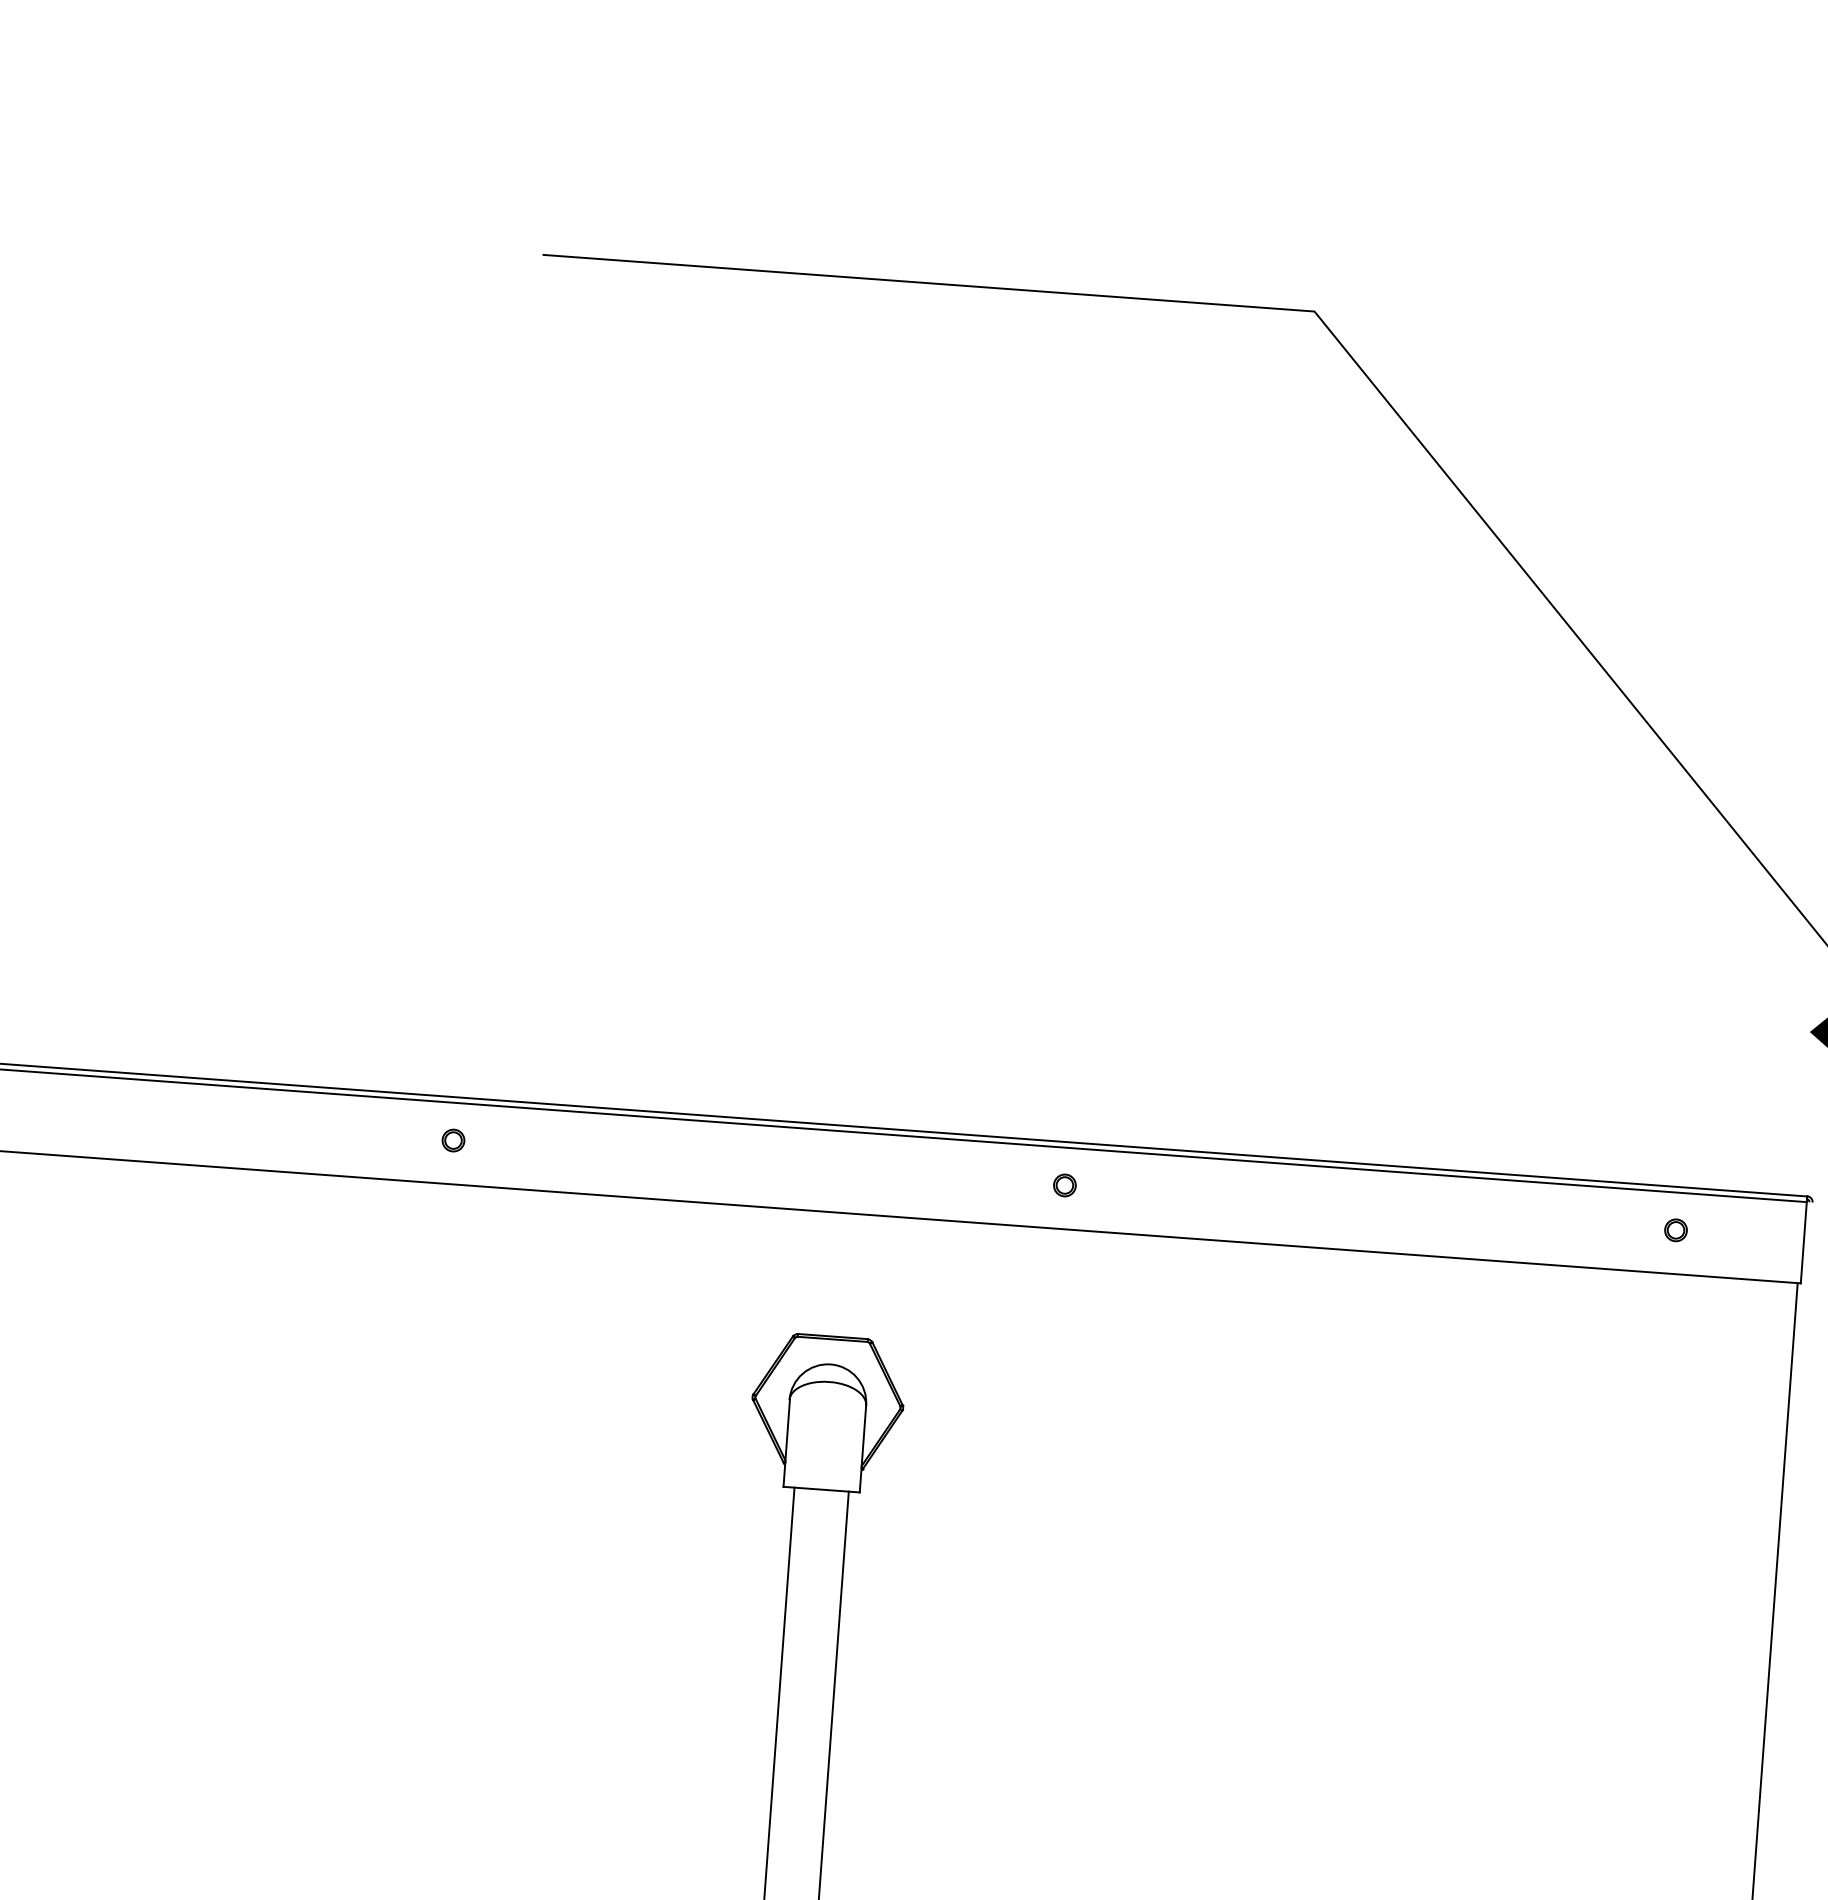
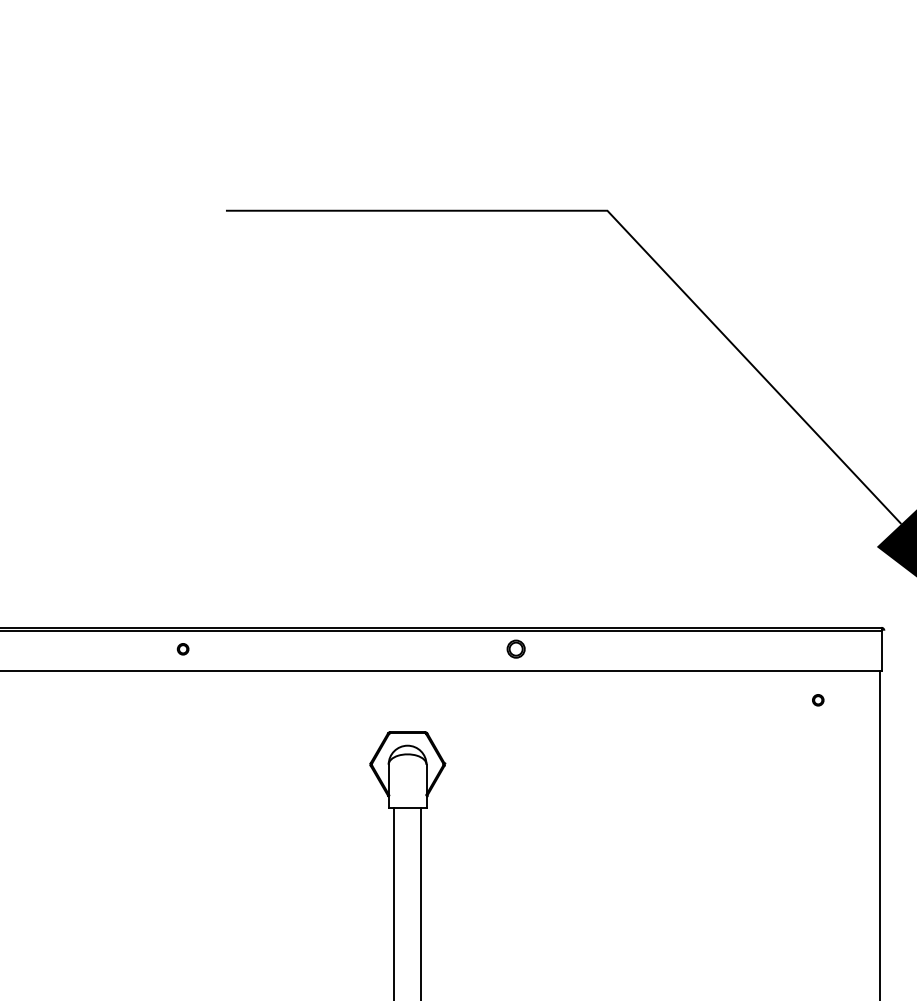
part: (452, 1140) -> (182, 649), moved
part: (1065, 1185) -> (516, 649), size x1.6
part: (1676, 1230) -> (818, 700), moved

